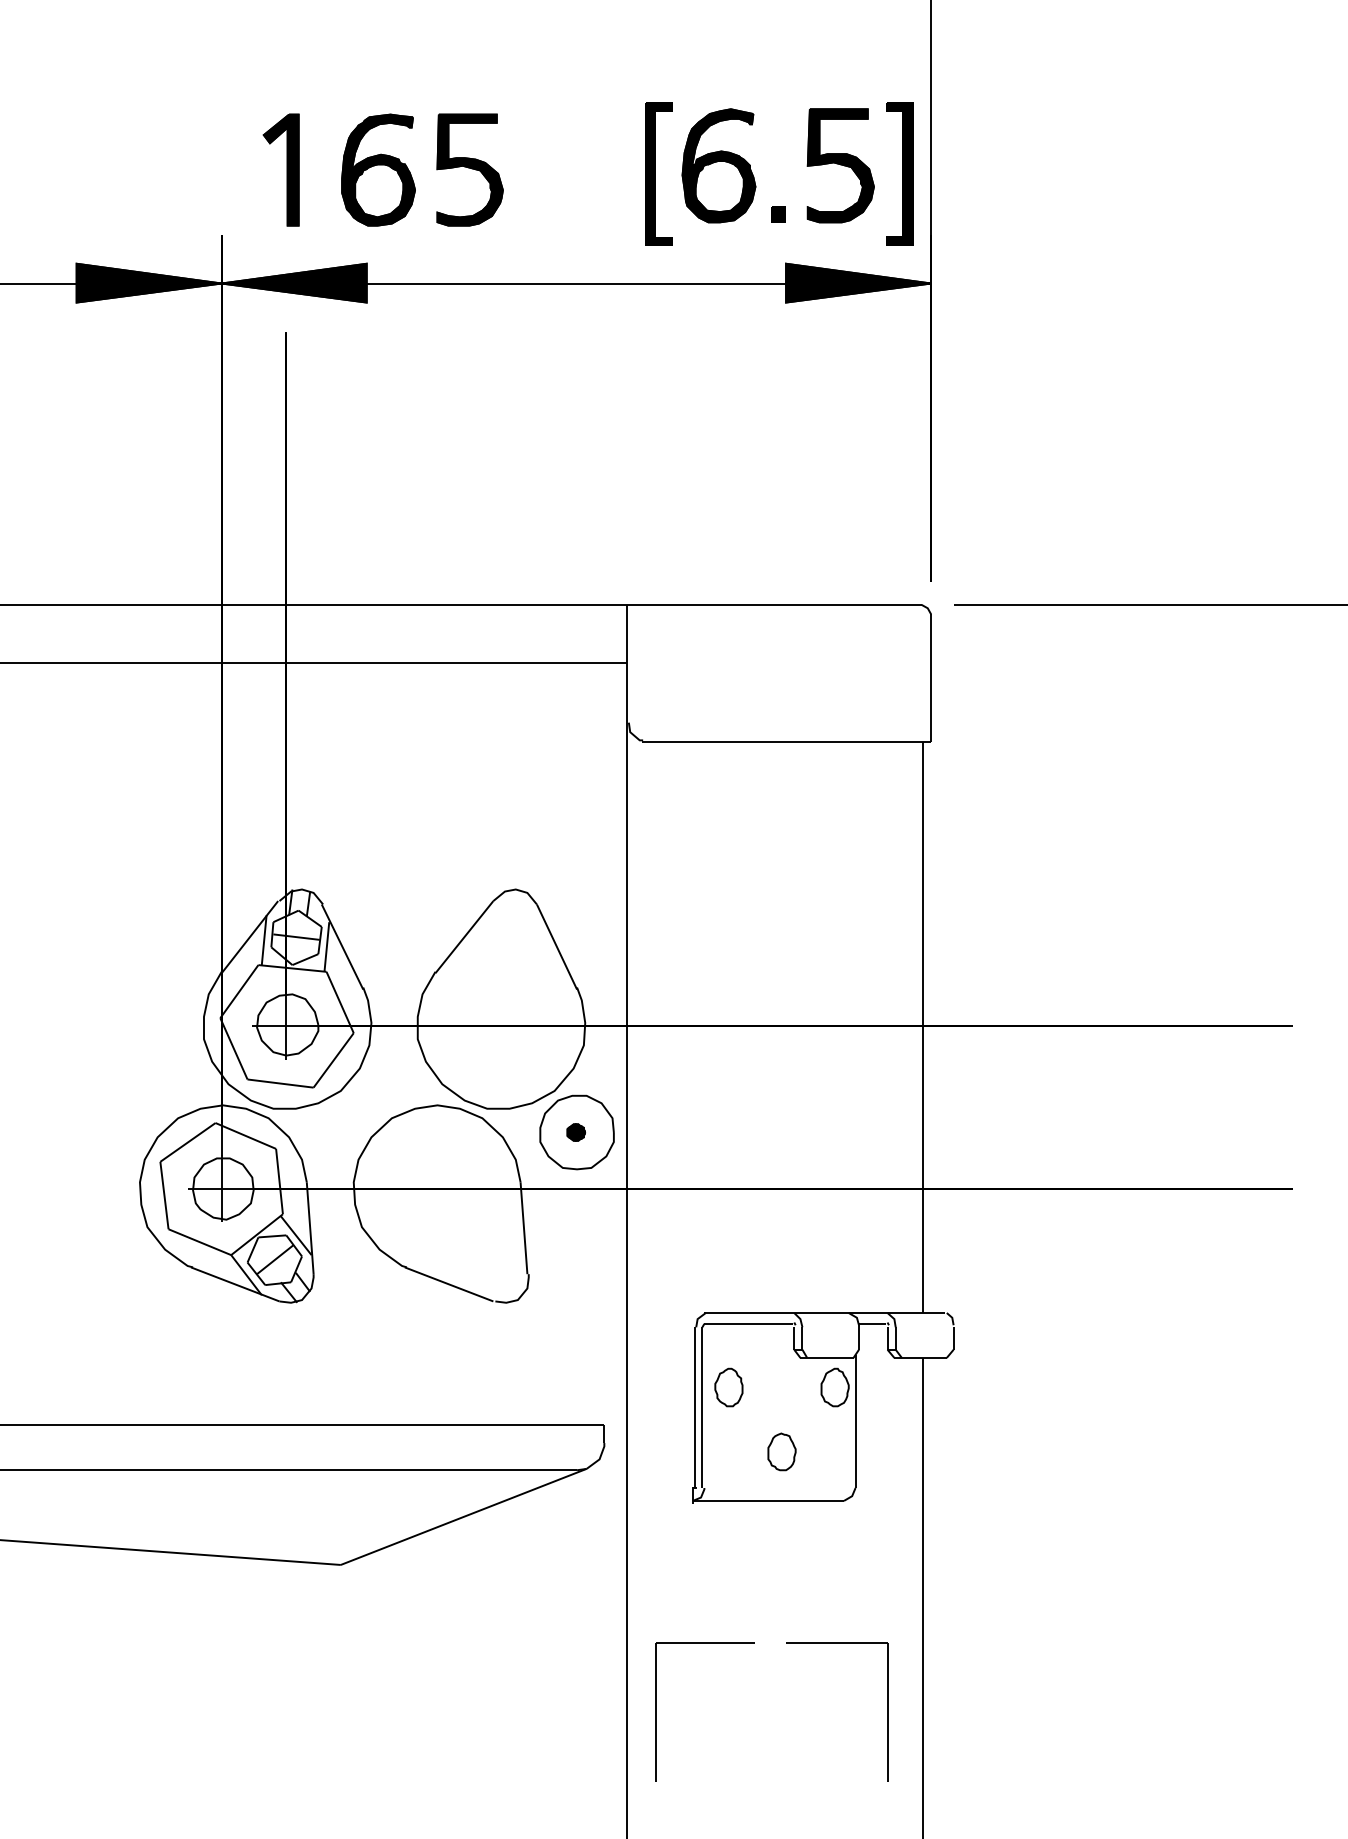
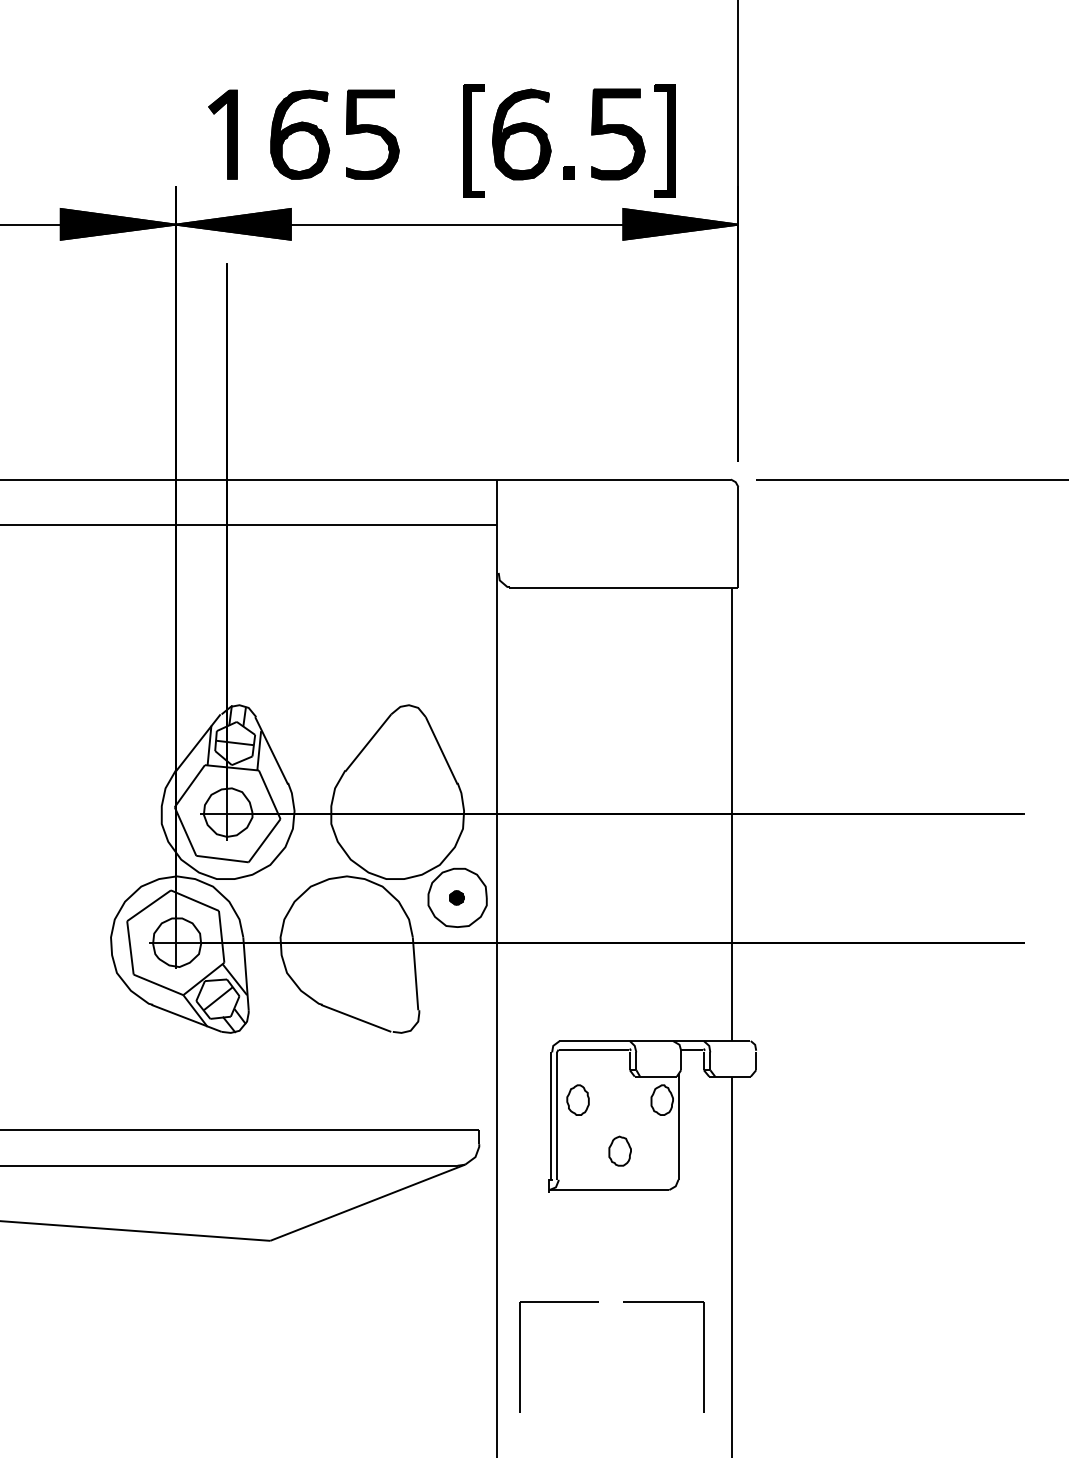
part: (754, 176) -> (549, 142), moved

